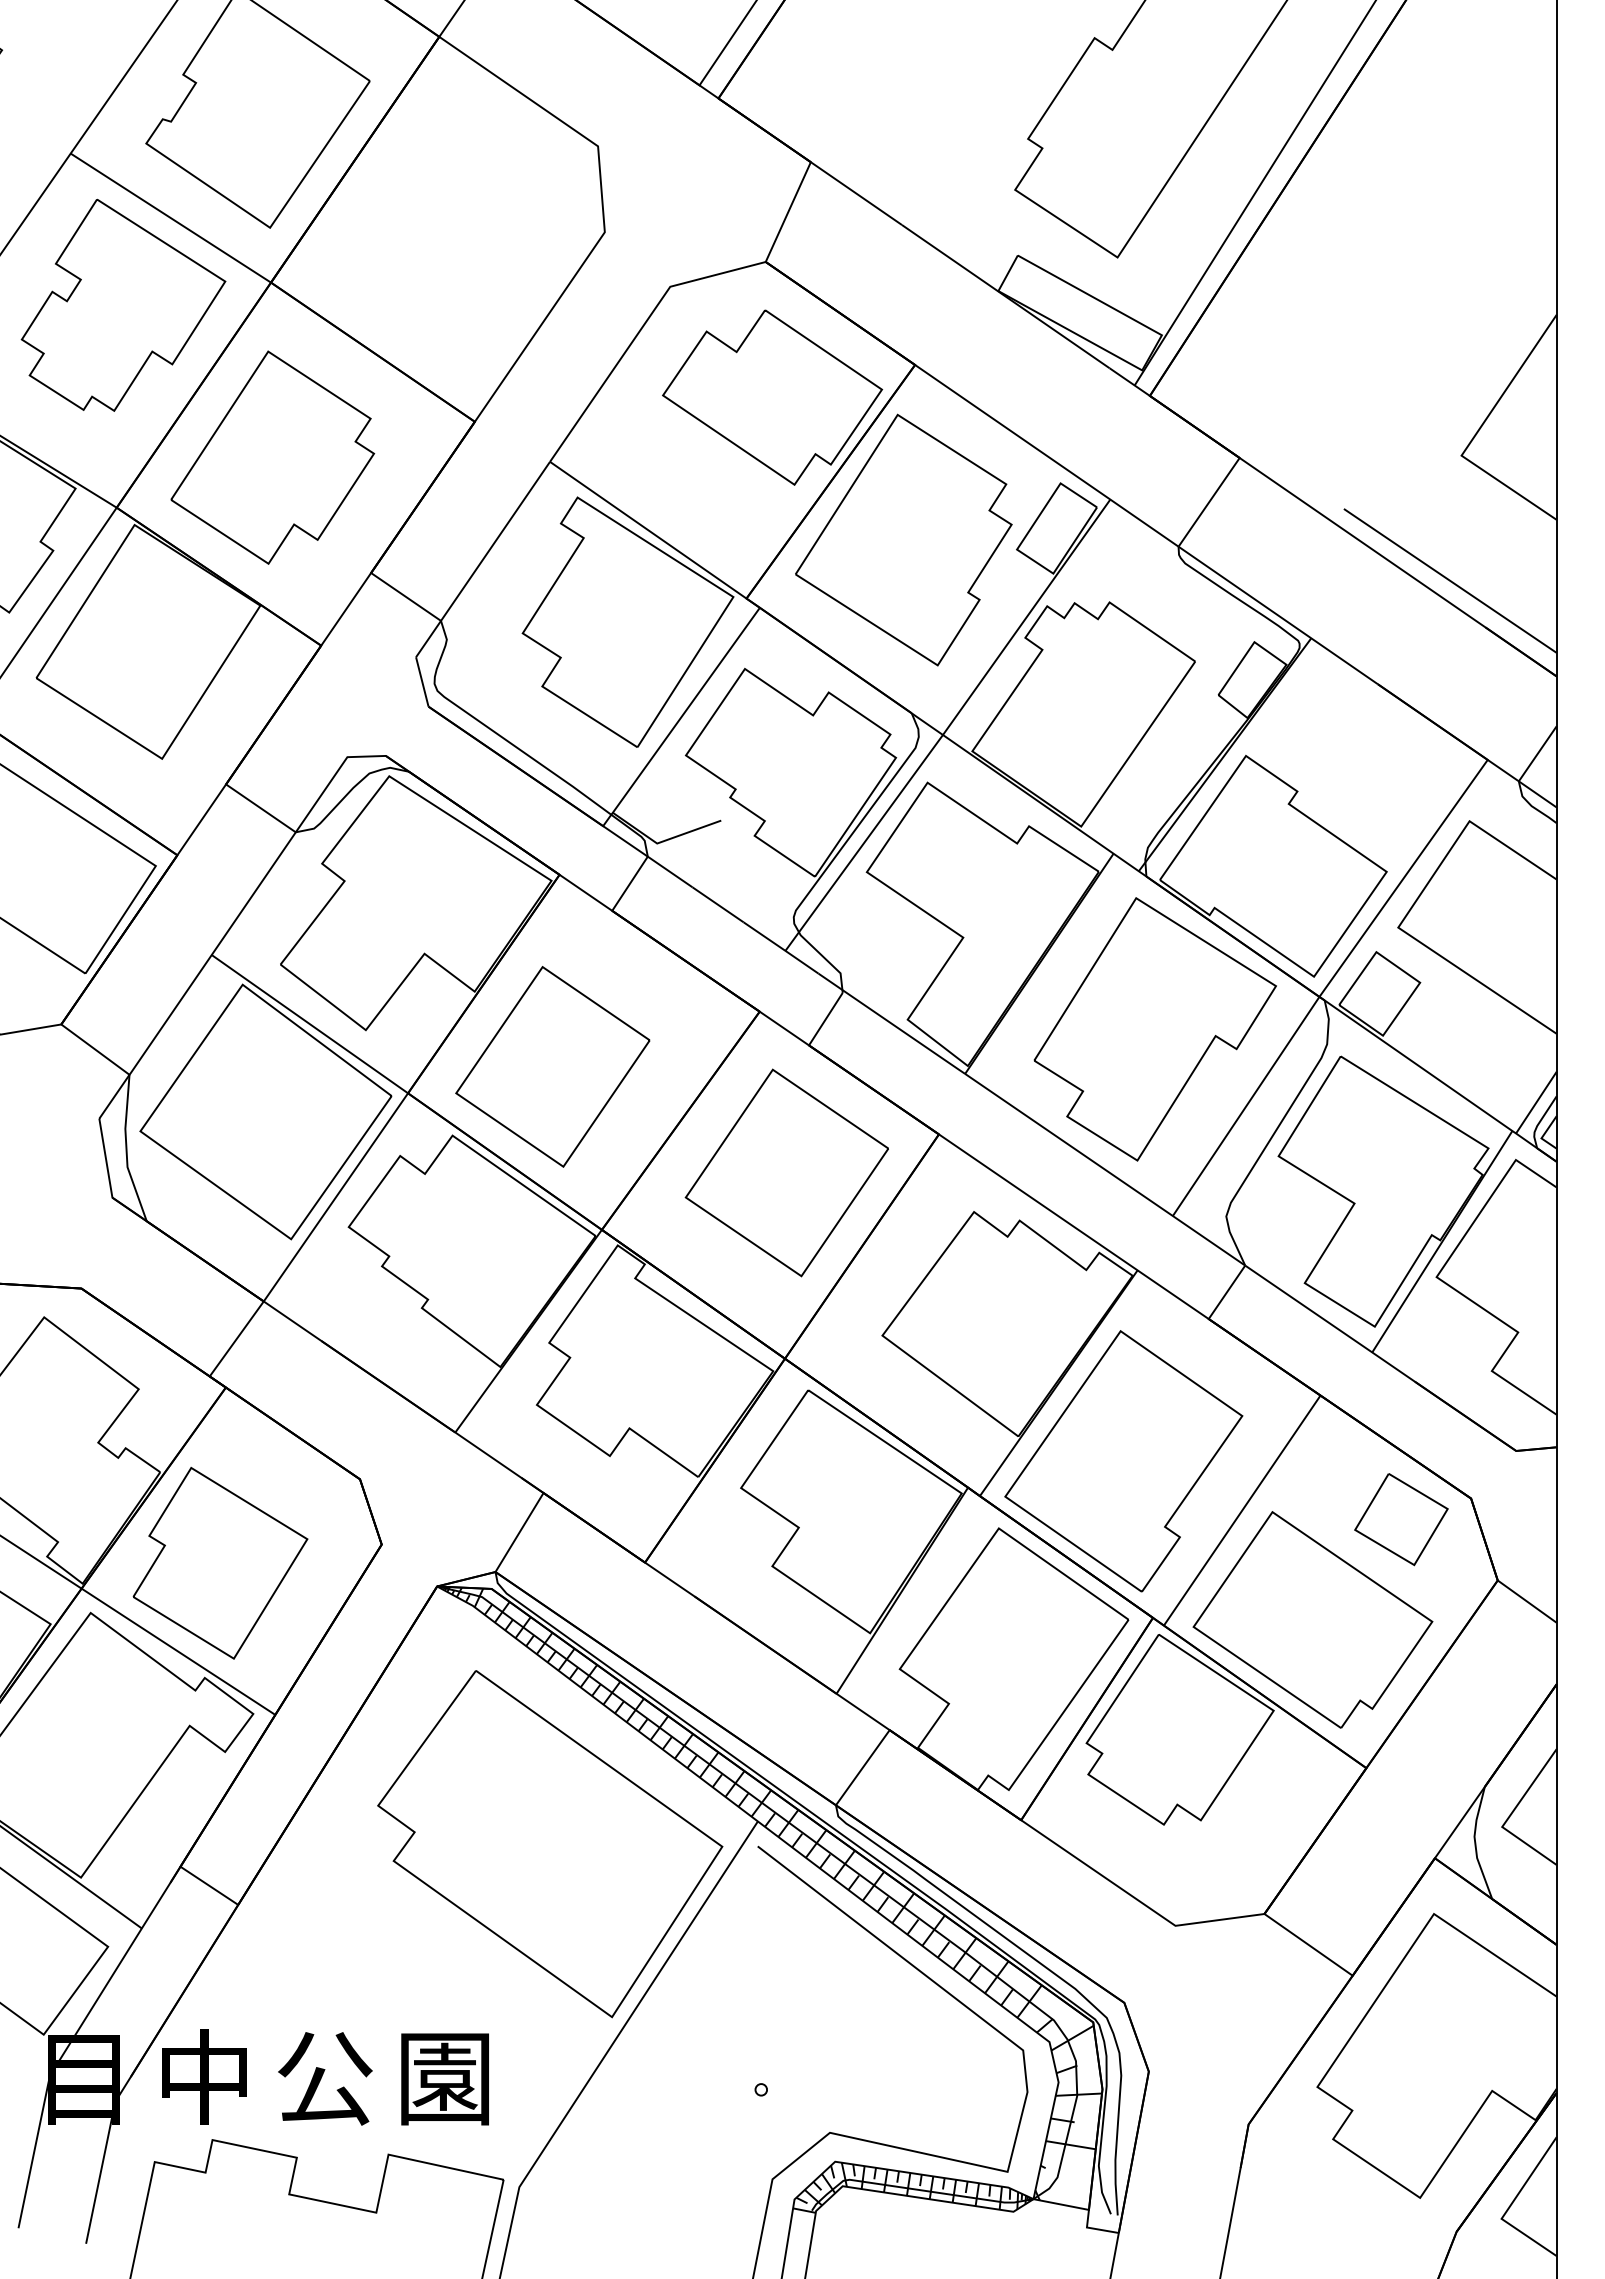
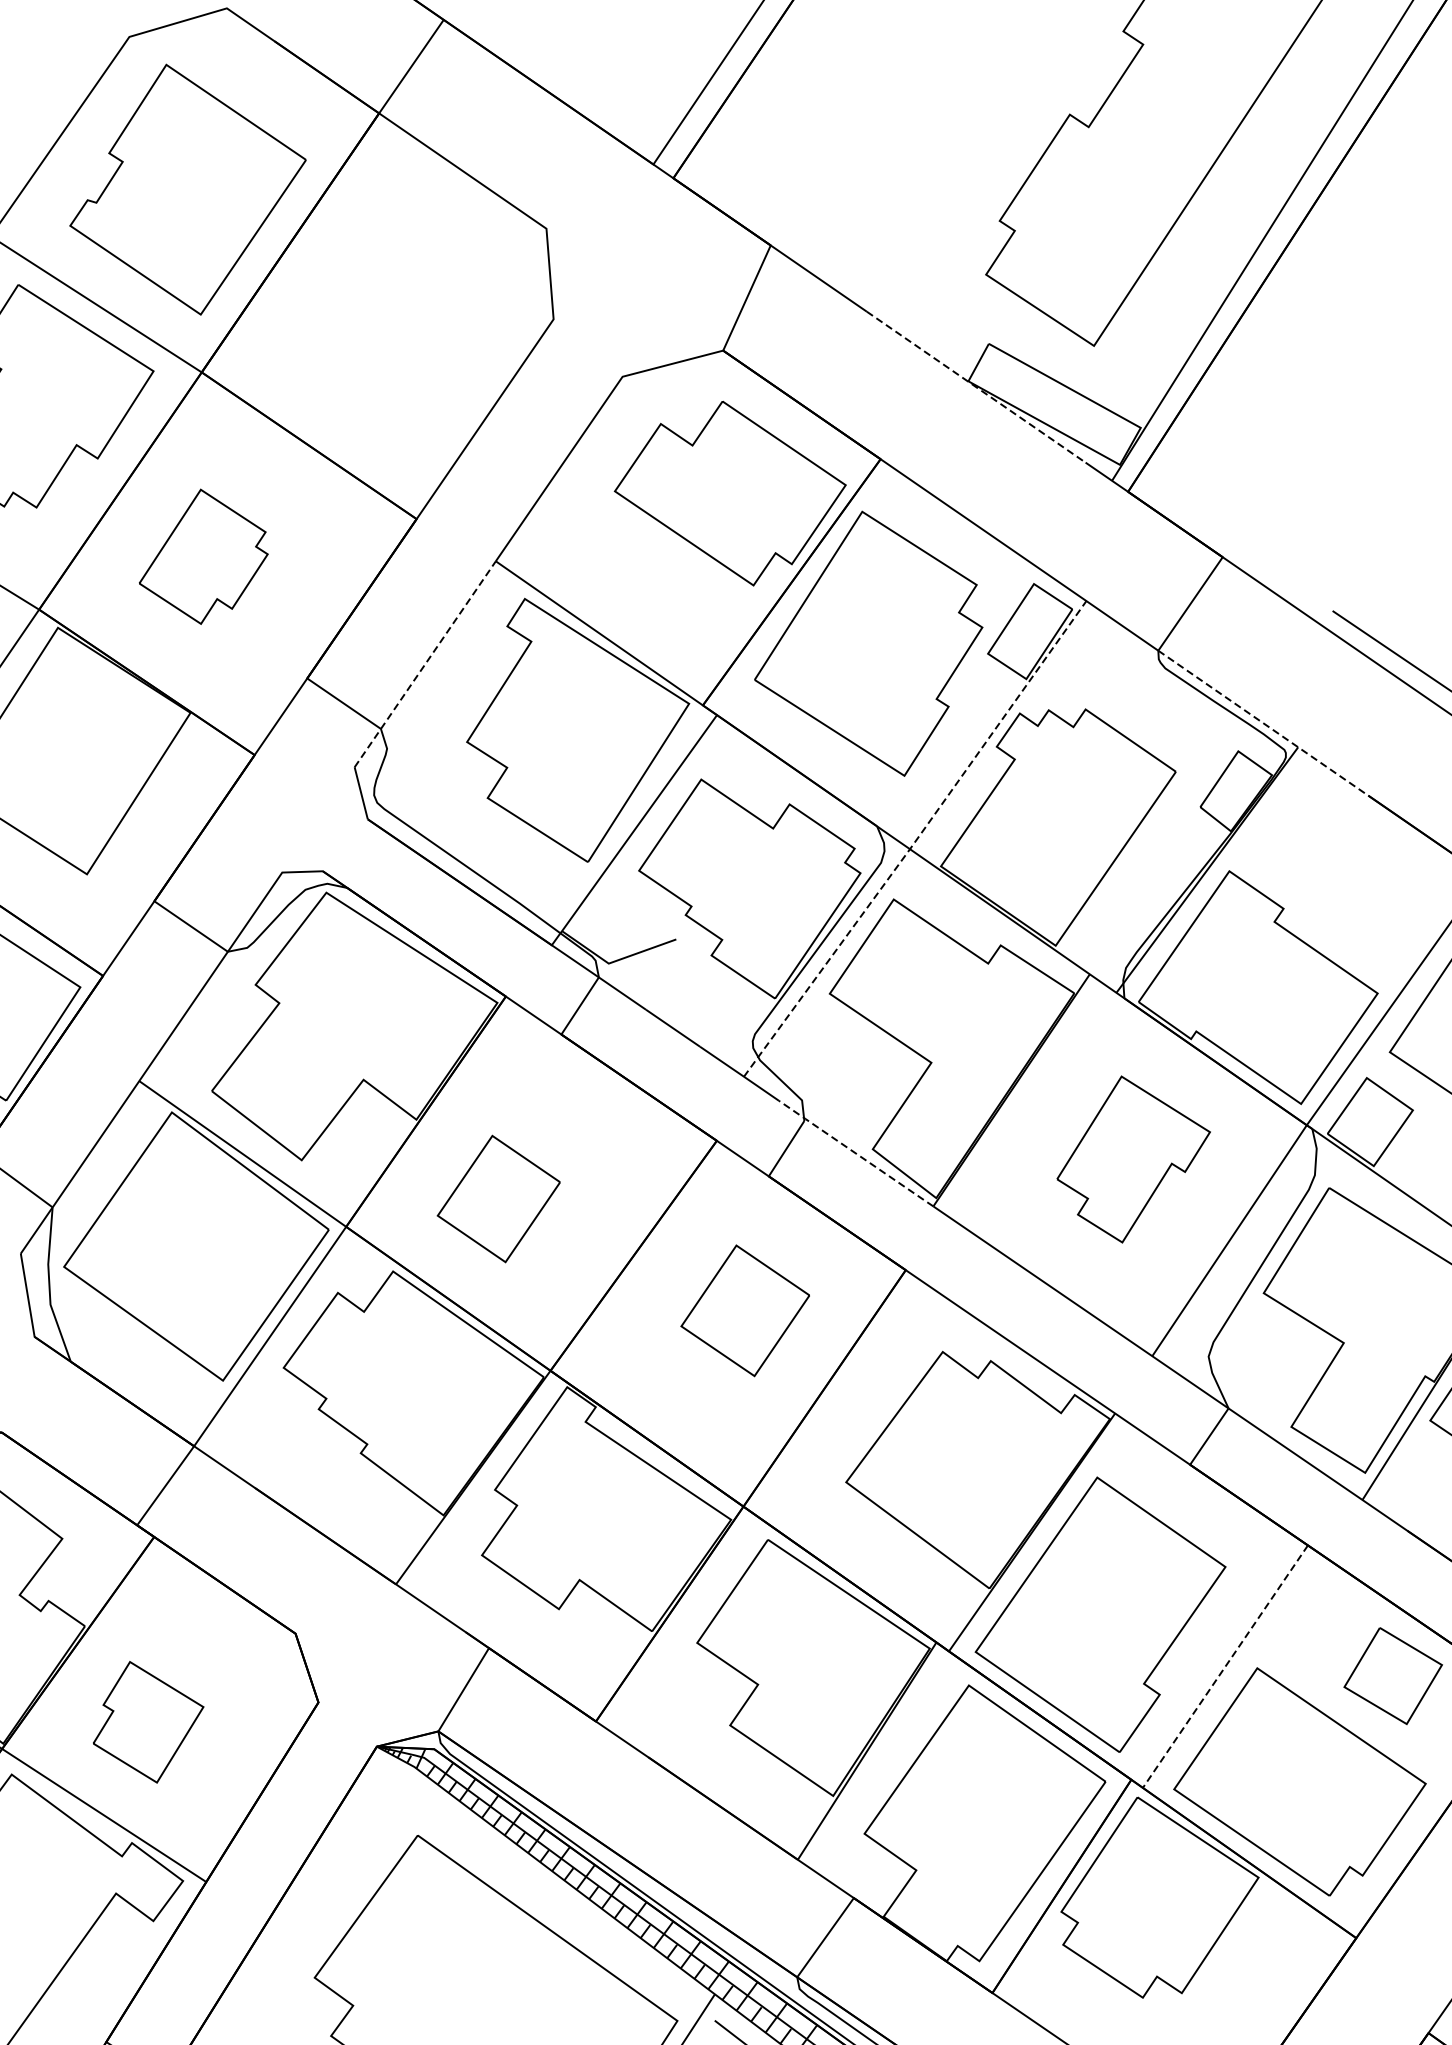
line: (1006, 296) -> (976, 387), solid -> dashed
part: (272, 457) -> (203, 556), size x0.6
line: (482, 559) -> (424, 664), solid -> dashed
line: (1278, 615) -> (1263, 723), solid -> dashed
line: (948, 727) -> (915, 841), solid -> dashed
line: (891, 1023) -> (855, 1153), solid -> dashed
part: (1154, 1029) -> (1132, 1159), size x0.6
part: (552, 1066) -> (498, 1198), size x0.6
part: (786, 1172) -> (745, 1310), size x0.6
line: (1241, 1510) -> (1224, 1666), solid -> dashed
part: (220, 1563) -> (148, 1722), size x0.6

